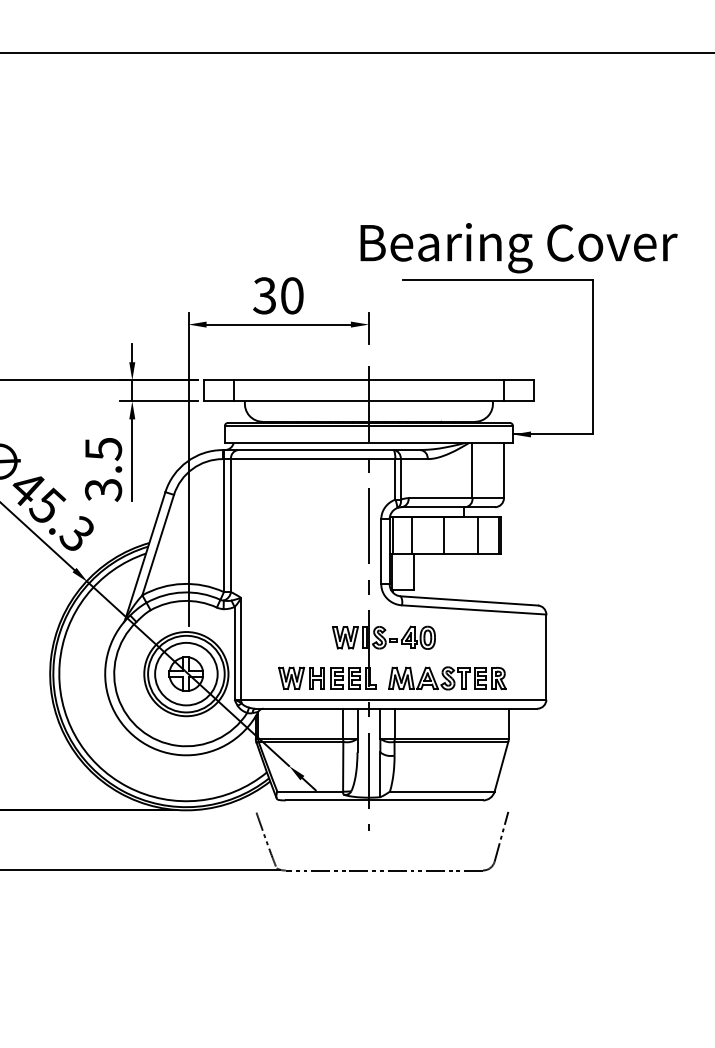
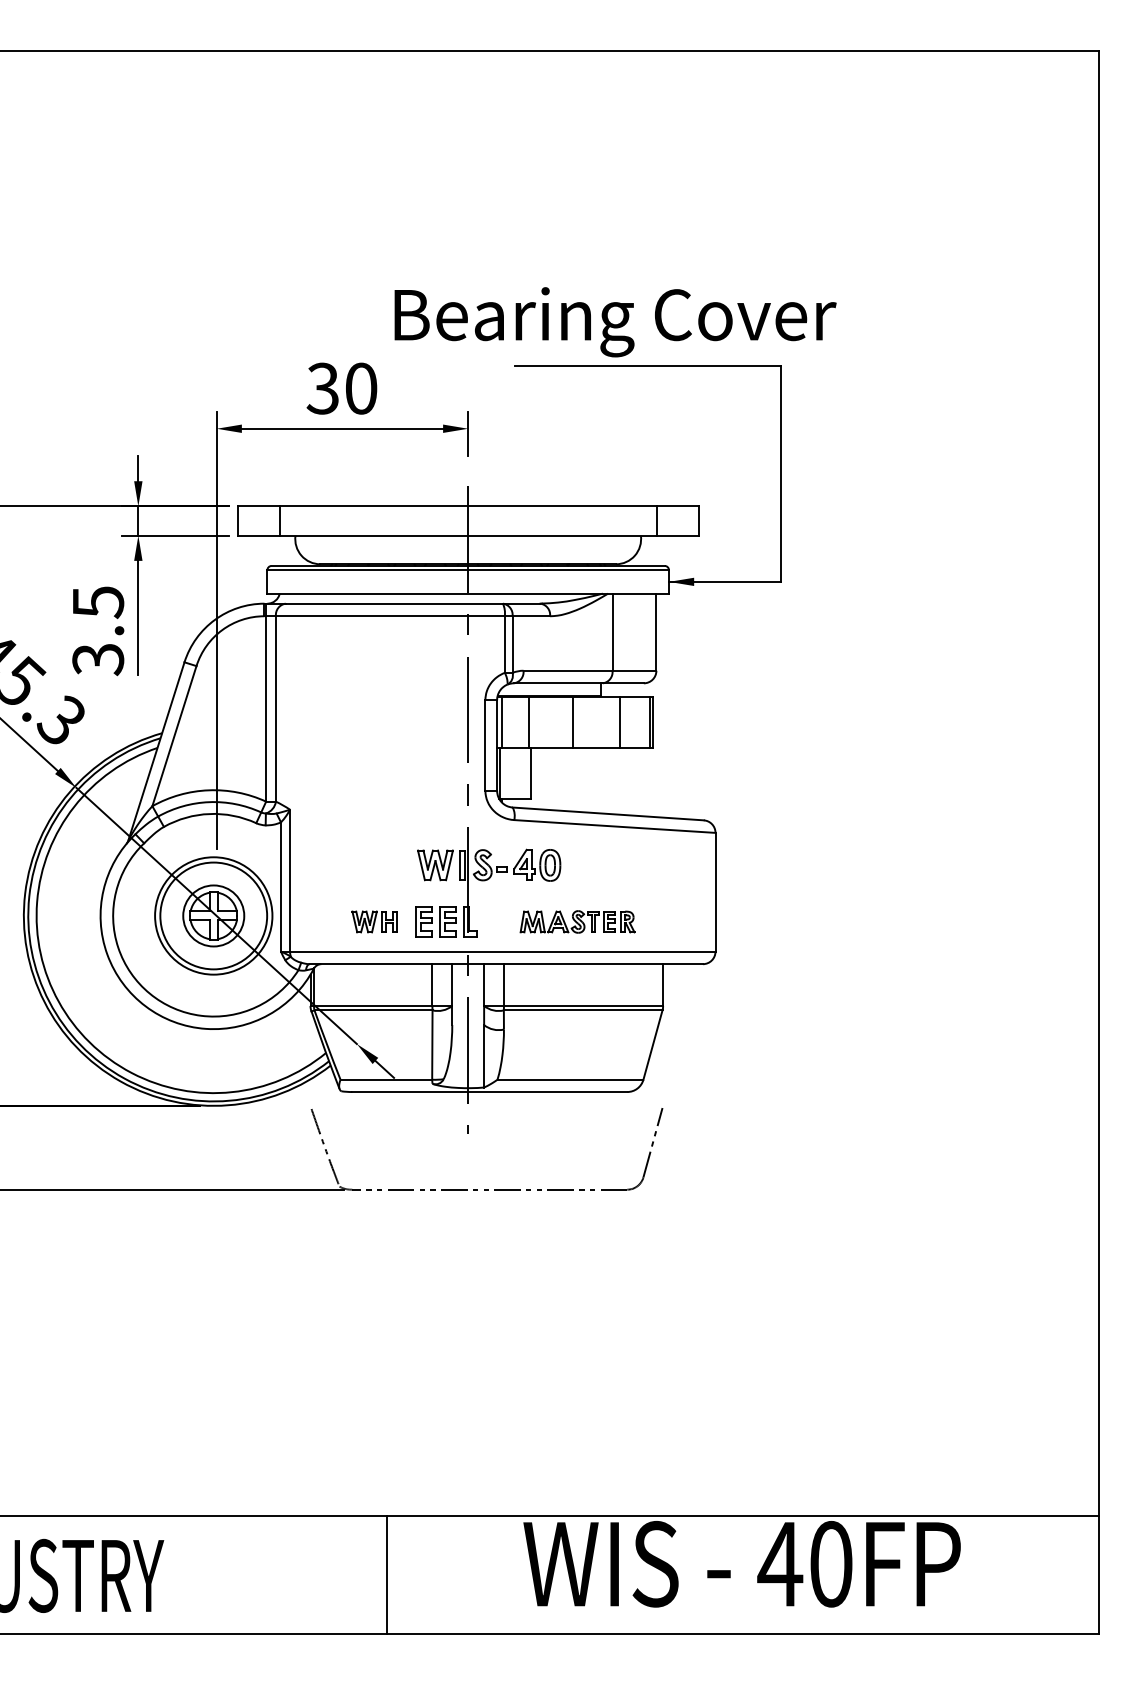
text: (519, 248) -> (615, 322), moved
circle: (186, 673) -> (213, 915), size x0.7
part: (301, 678) -> (374, 921), size x0.7
part: (447, 678) -> (577, 921), size x0.7

